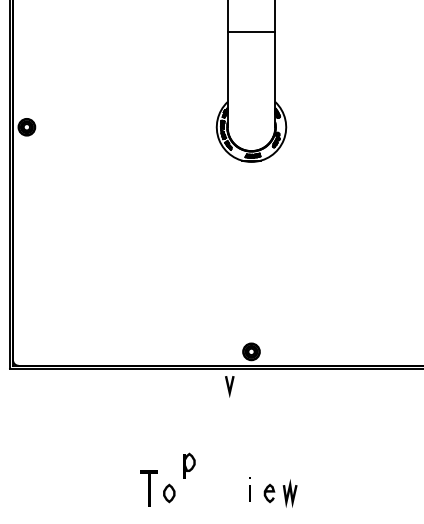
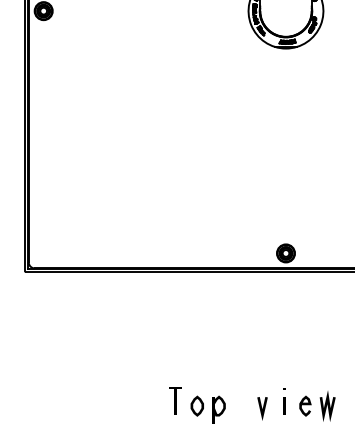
line: (229, 386) -> (262, 408), moved
part: (189, 465) -> (219, 409), moved
part: (148, 488) -> (174, 400), size x0.71

